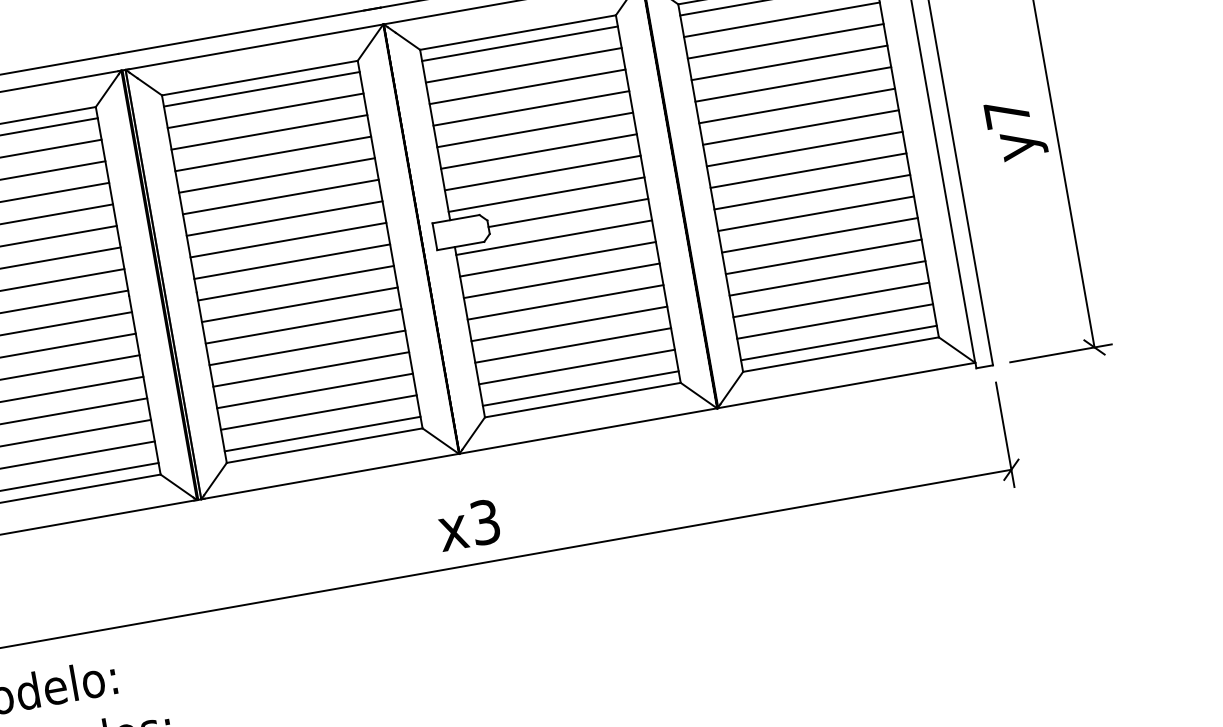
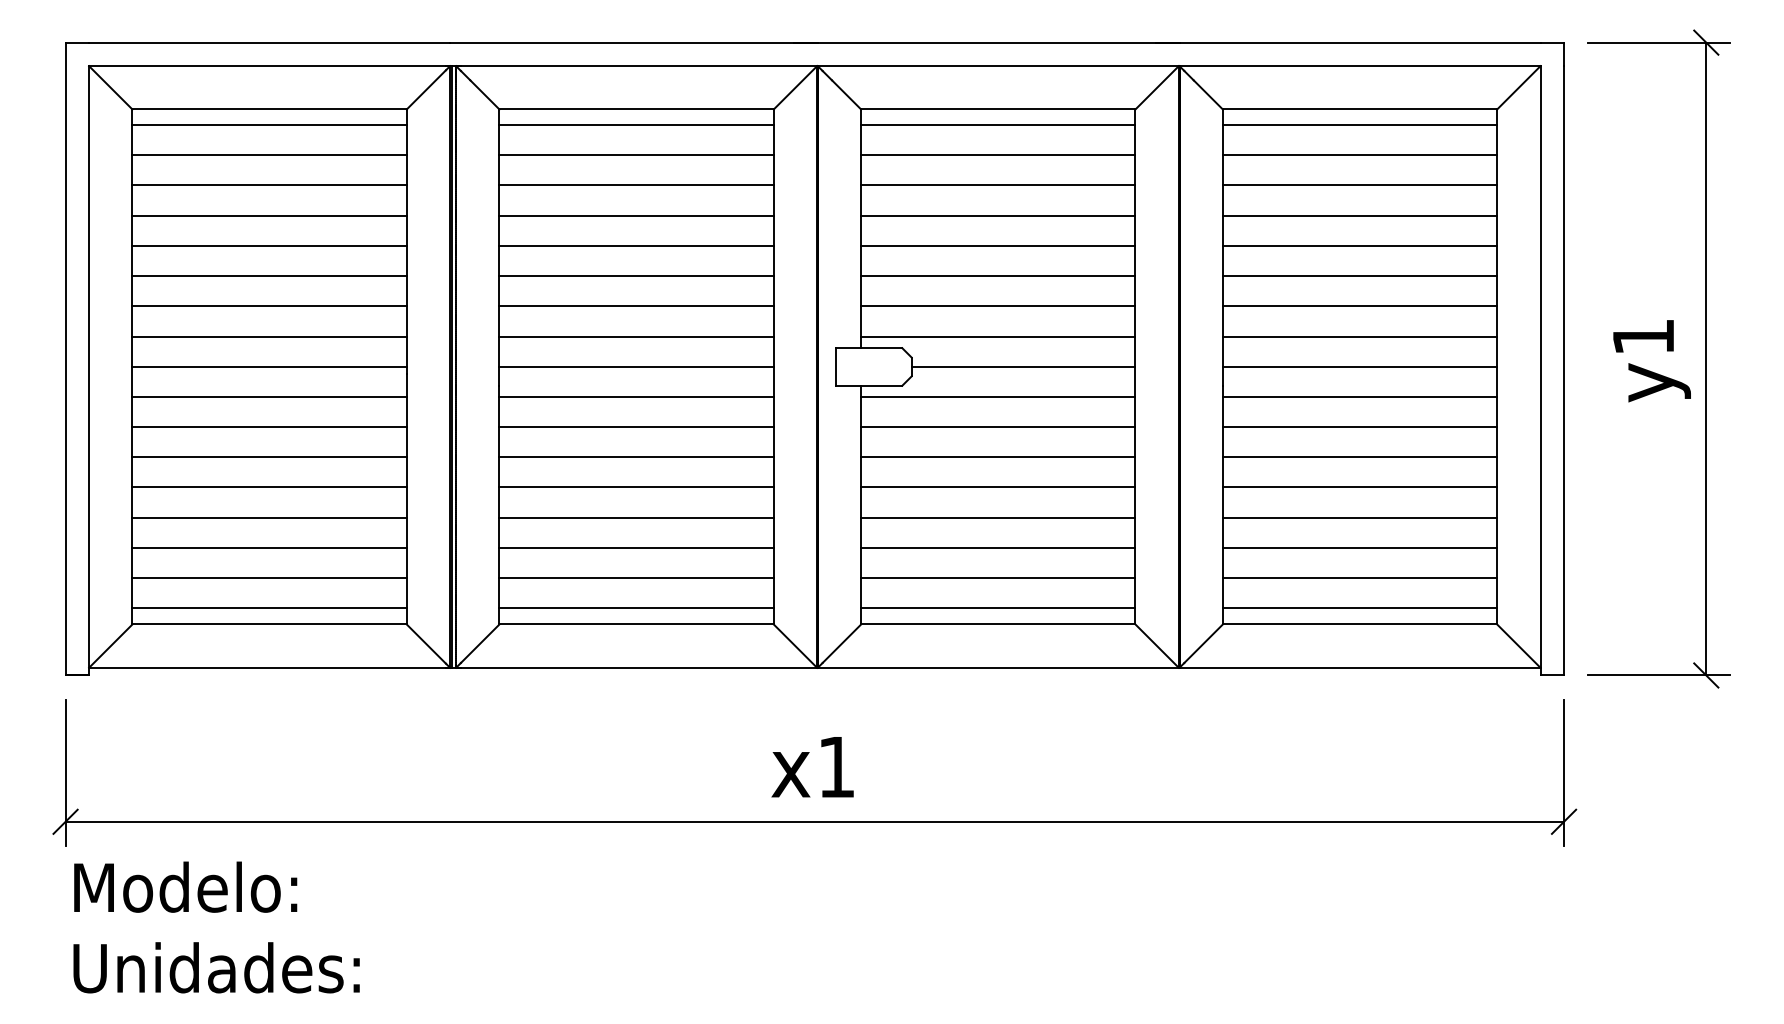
text: (1007, 113) -> (1643, 336), y7 -> y1
text: (485, 521) -> (836, 766), x3 -> x1

